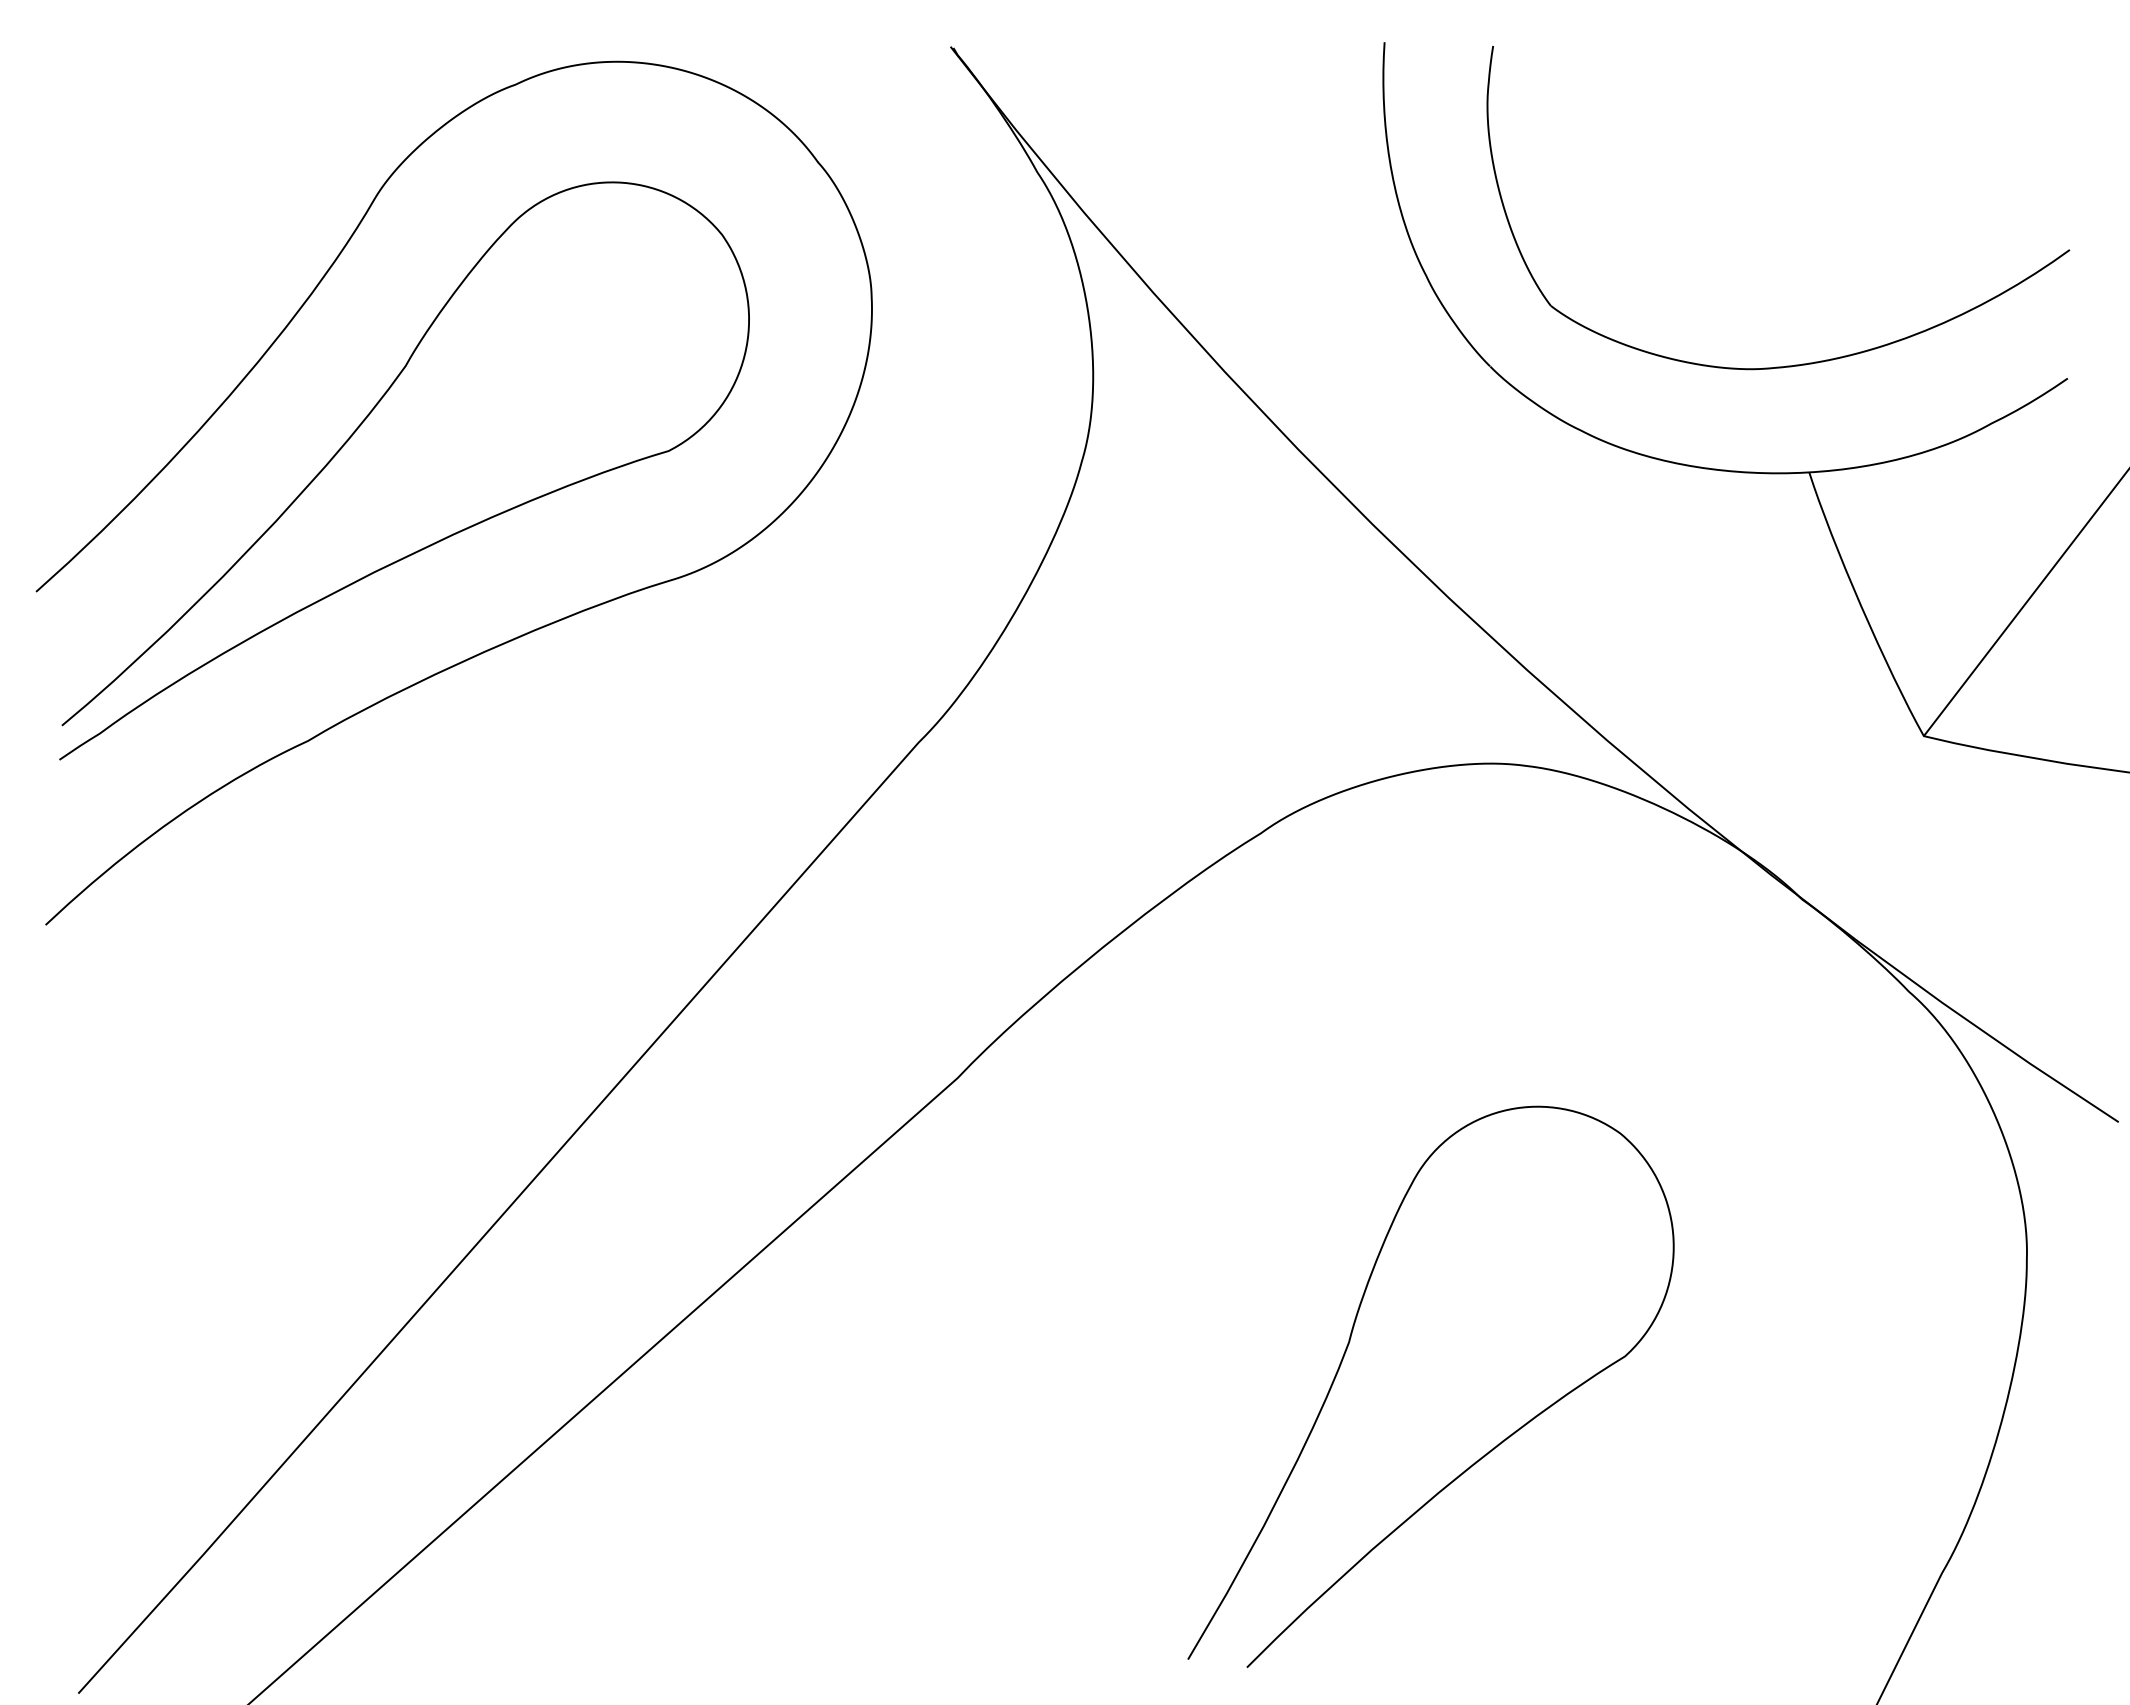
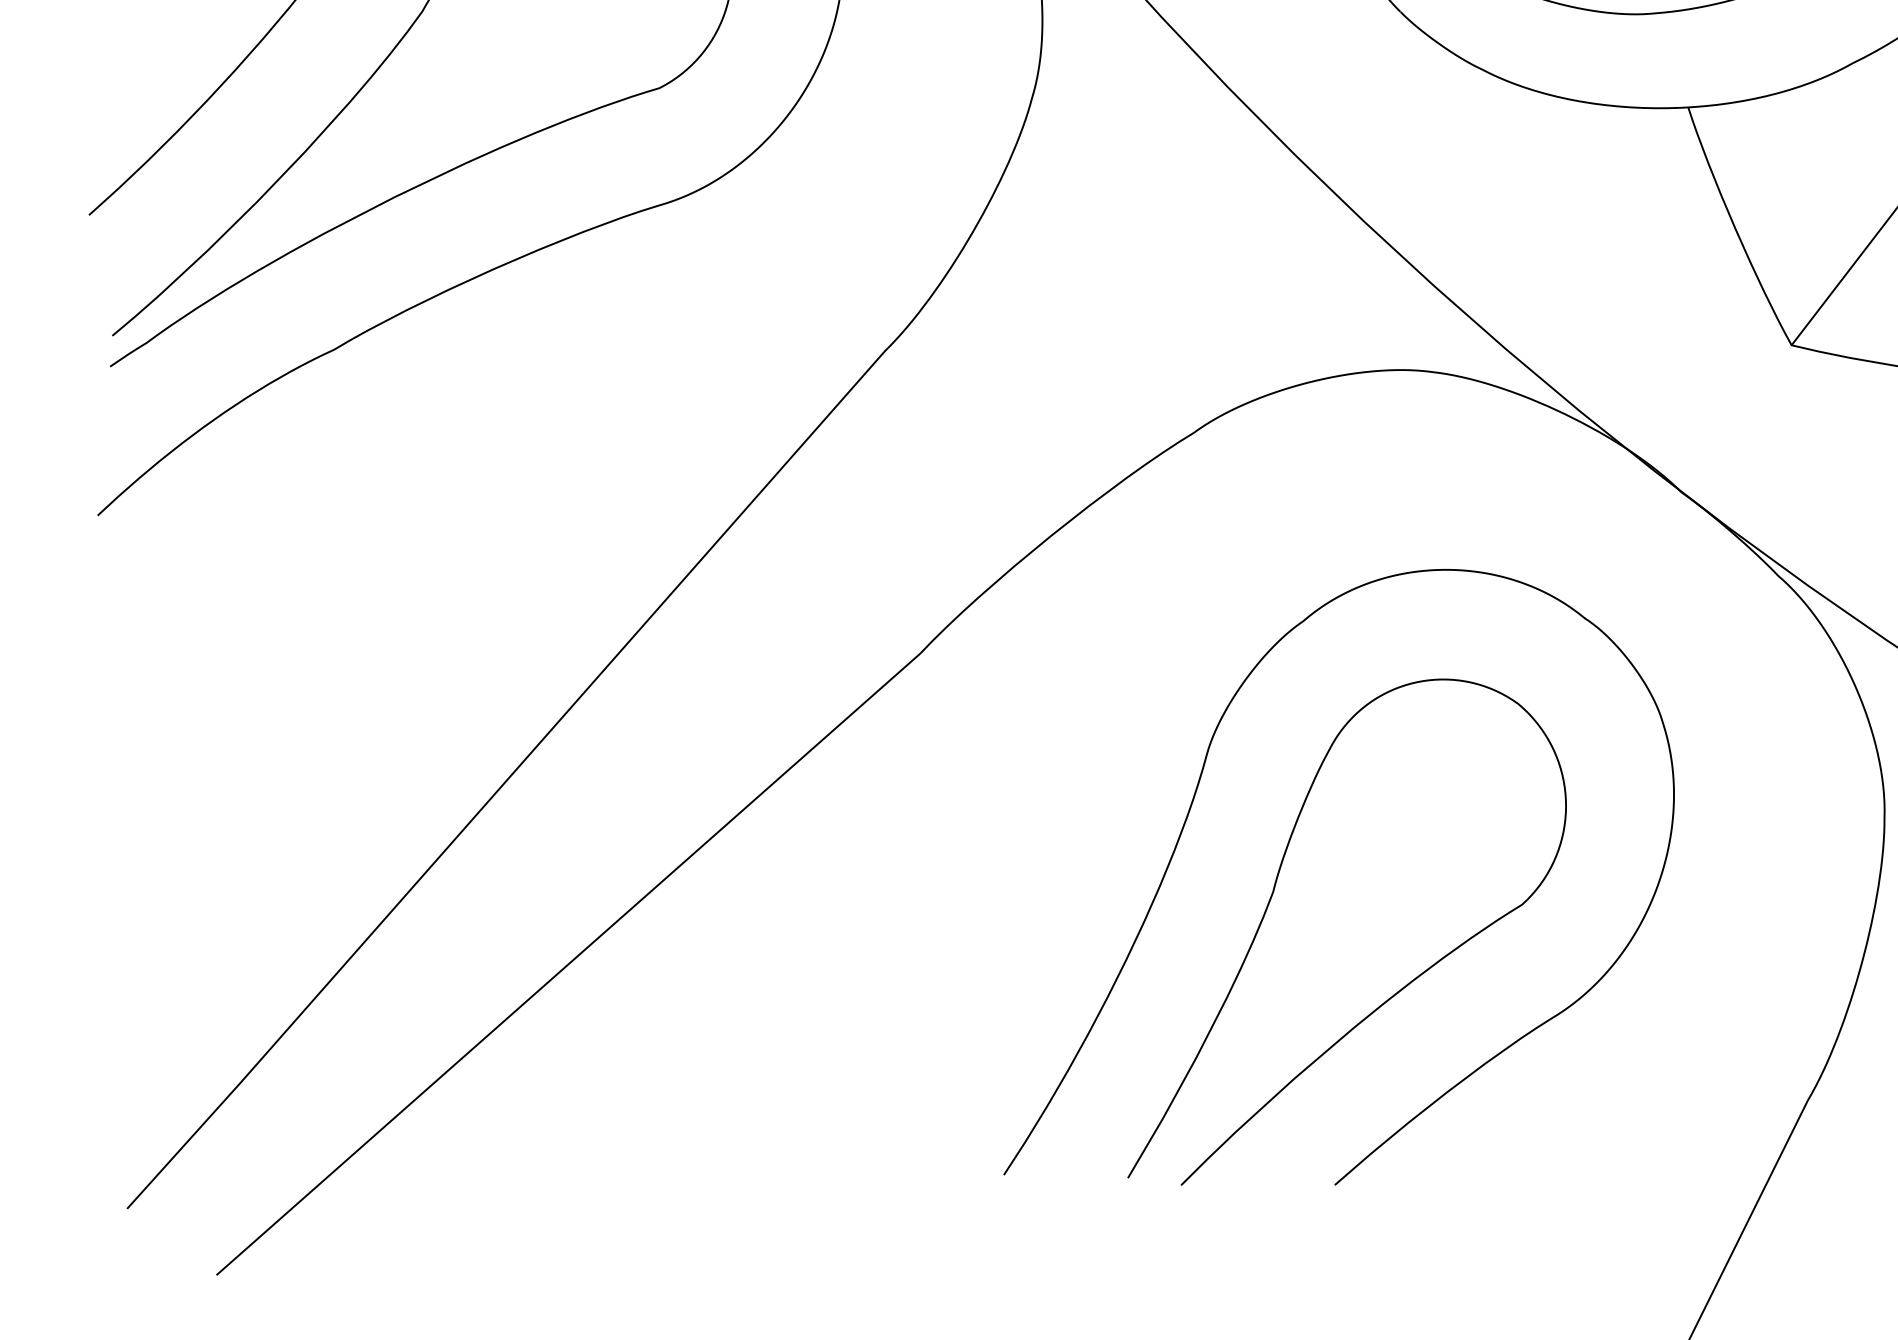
part: (1254, 1260) -> (1187, 818), added

